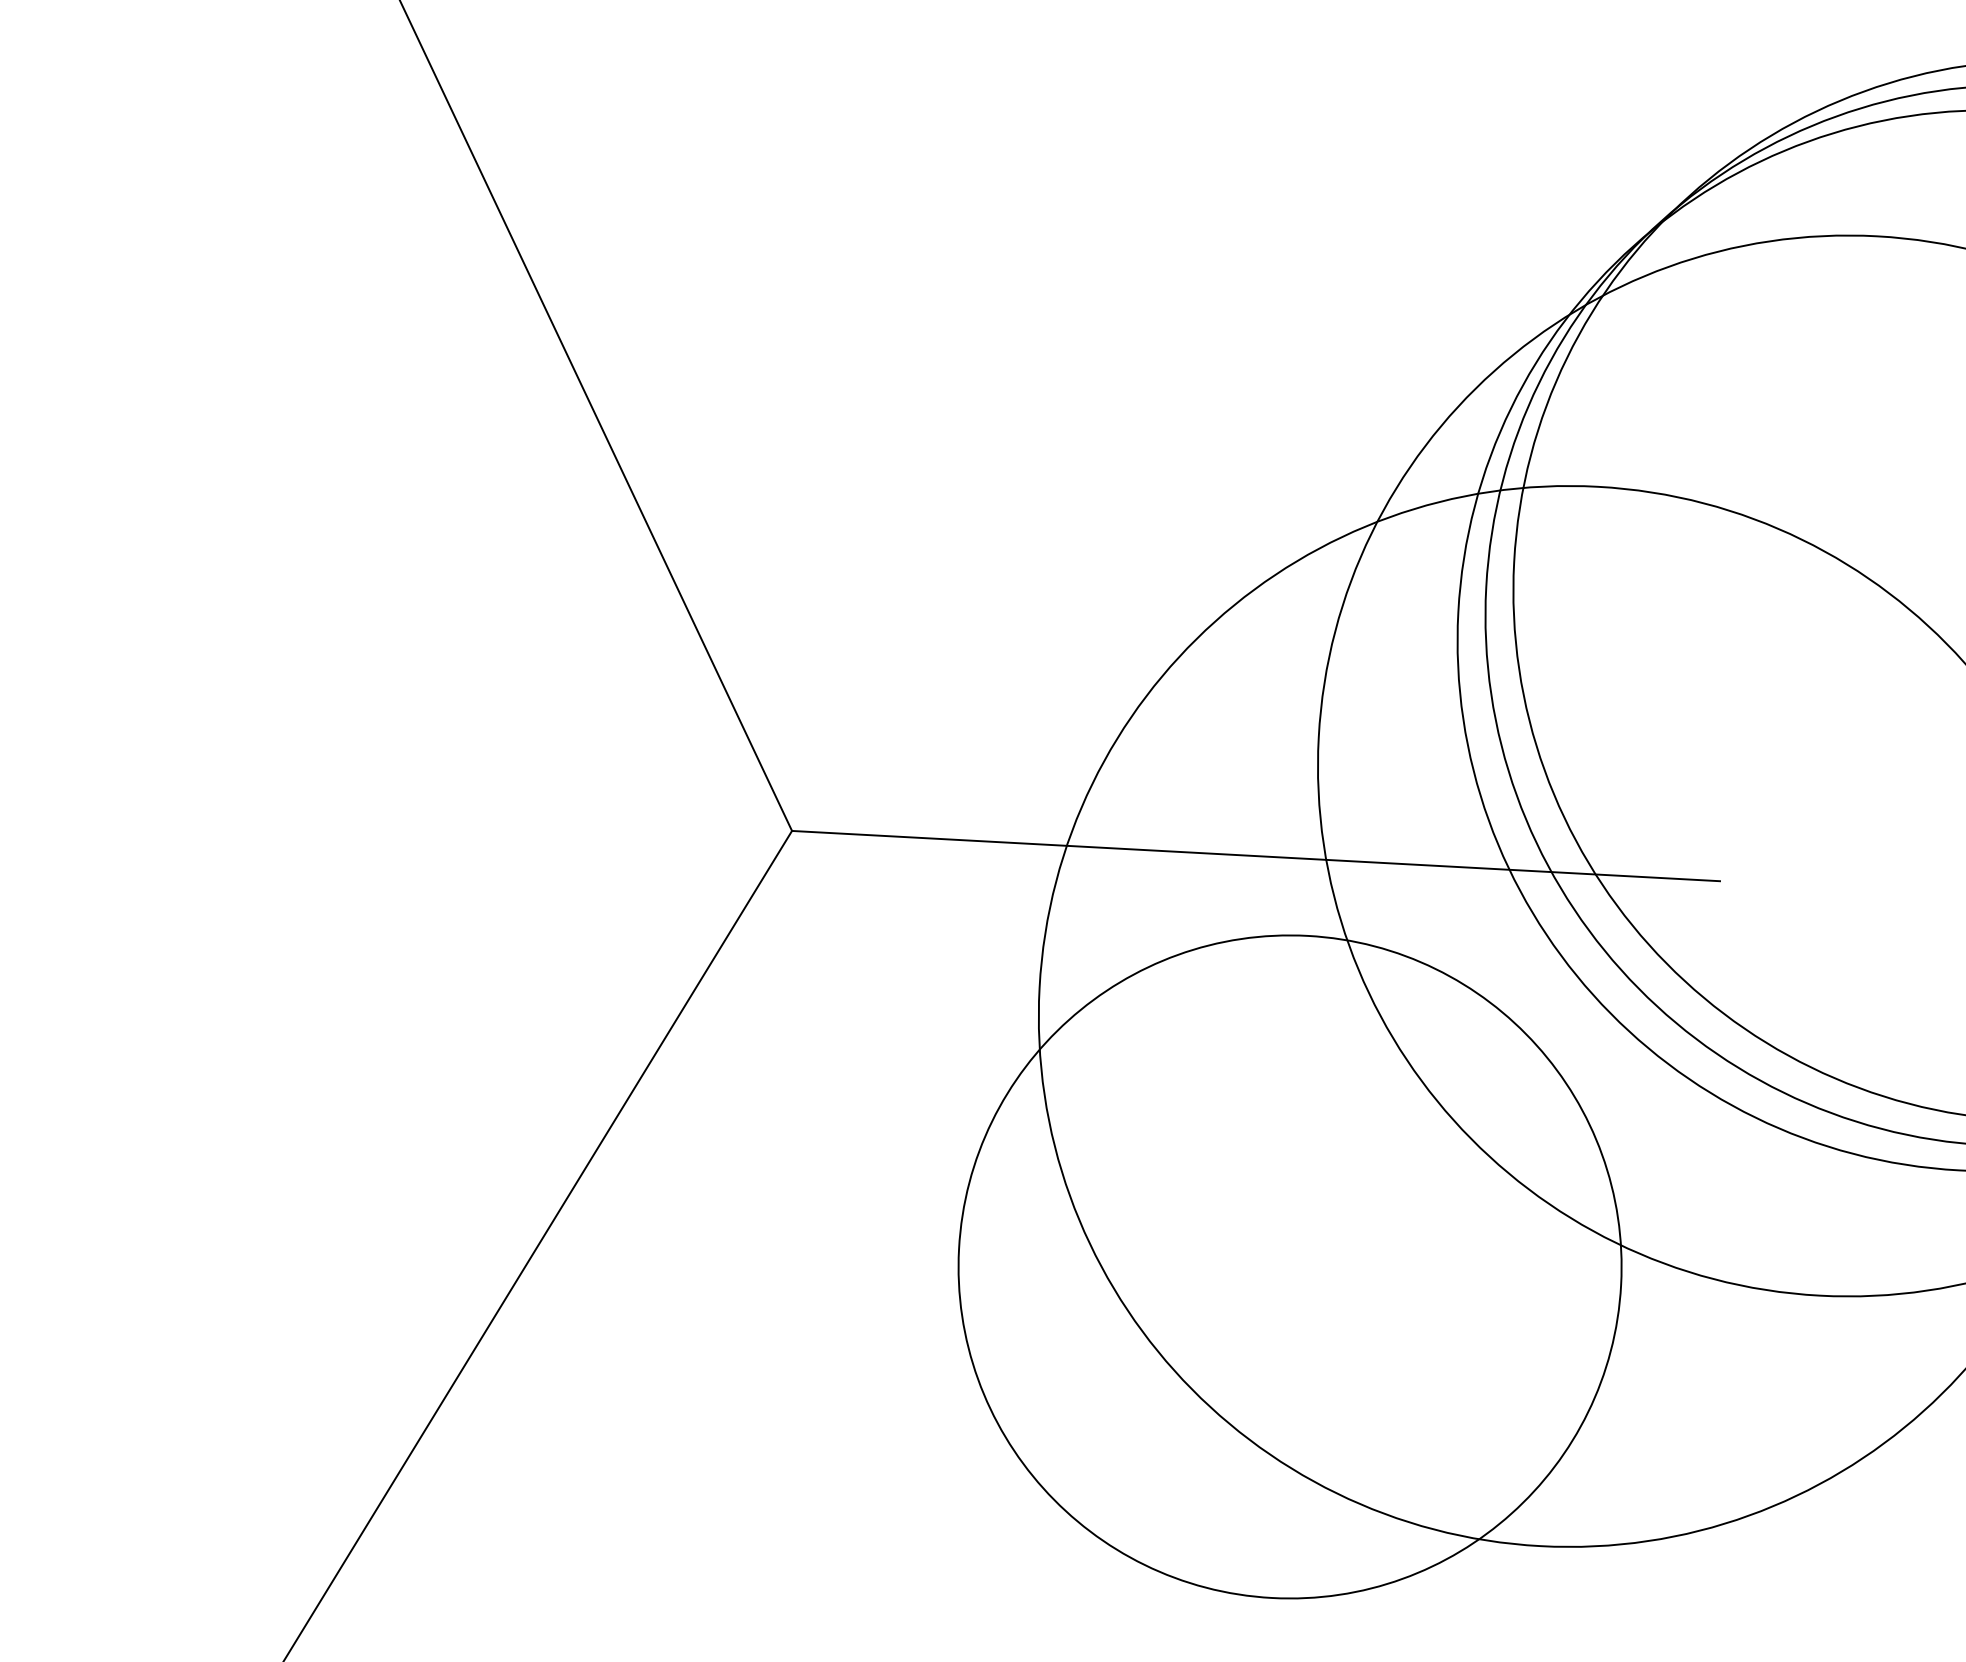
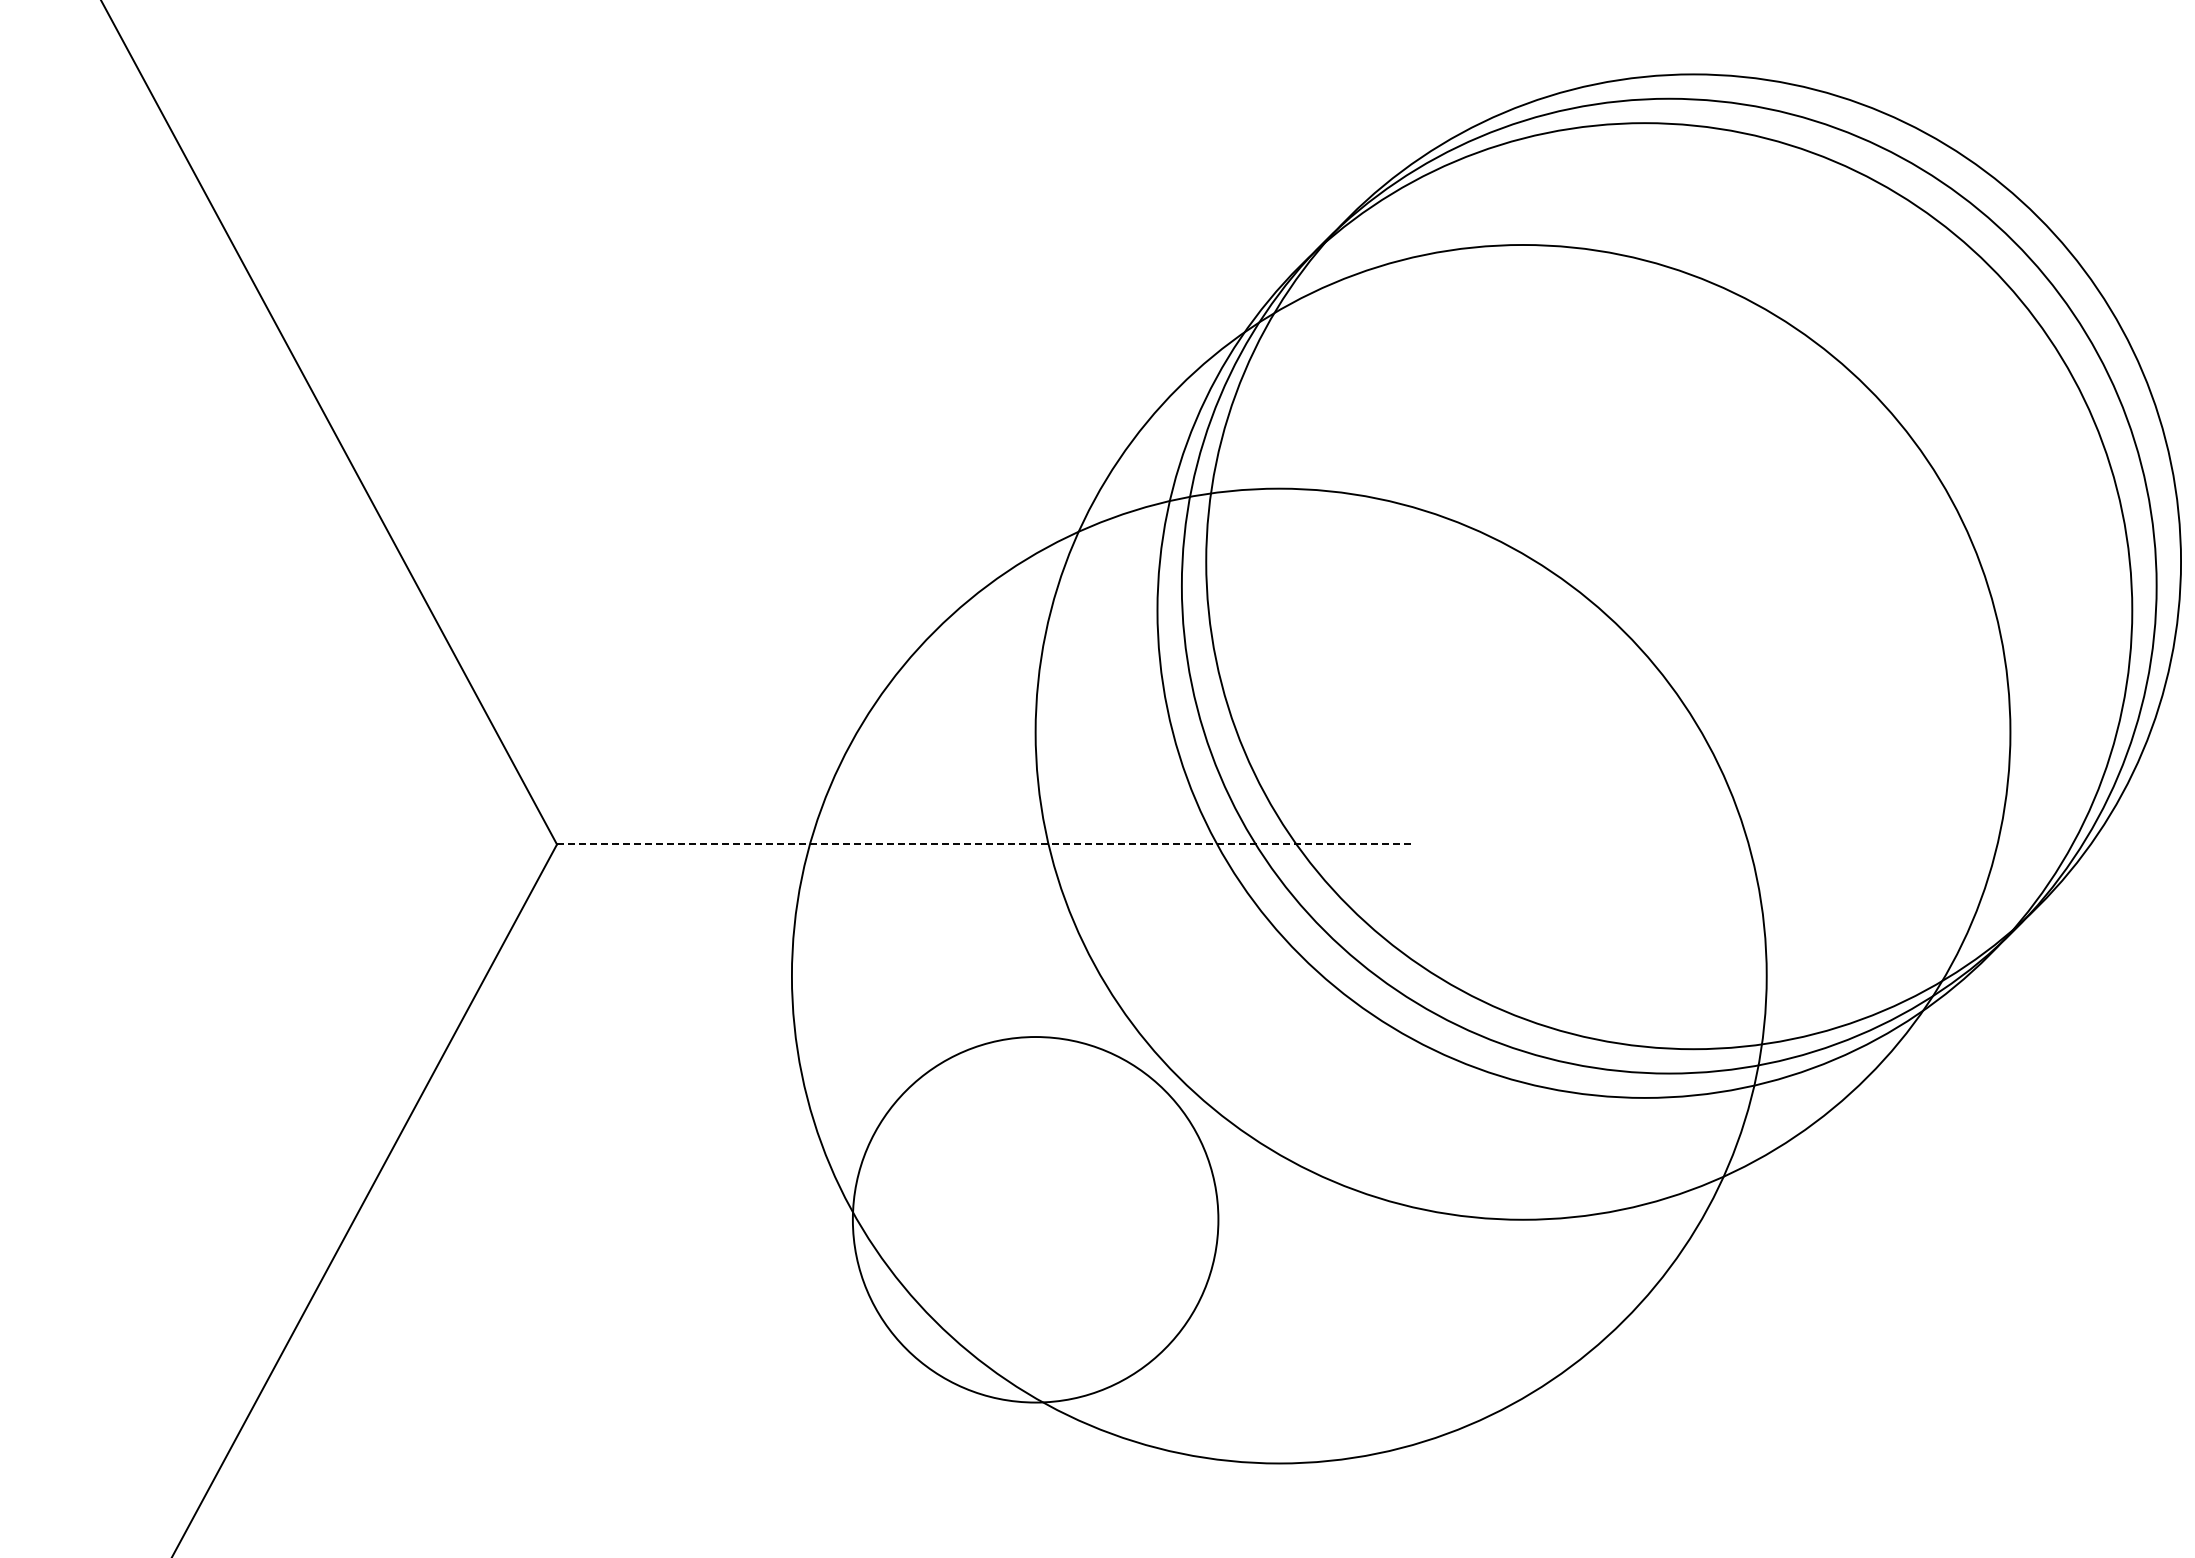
line: (1255, 856) -> (983, 844), solid -> dashed
circle: (1289, 1266) -> (1035, 1219), size x0.6

